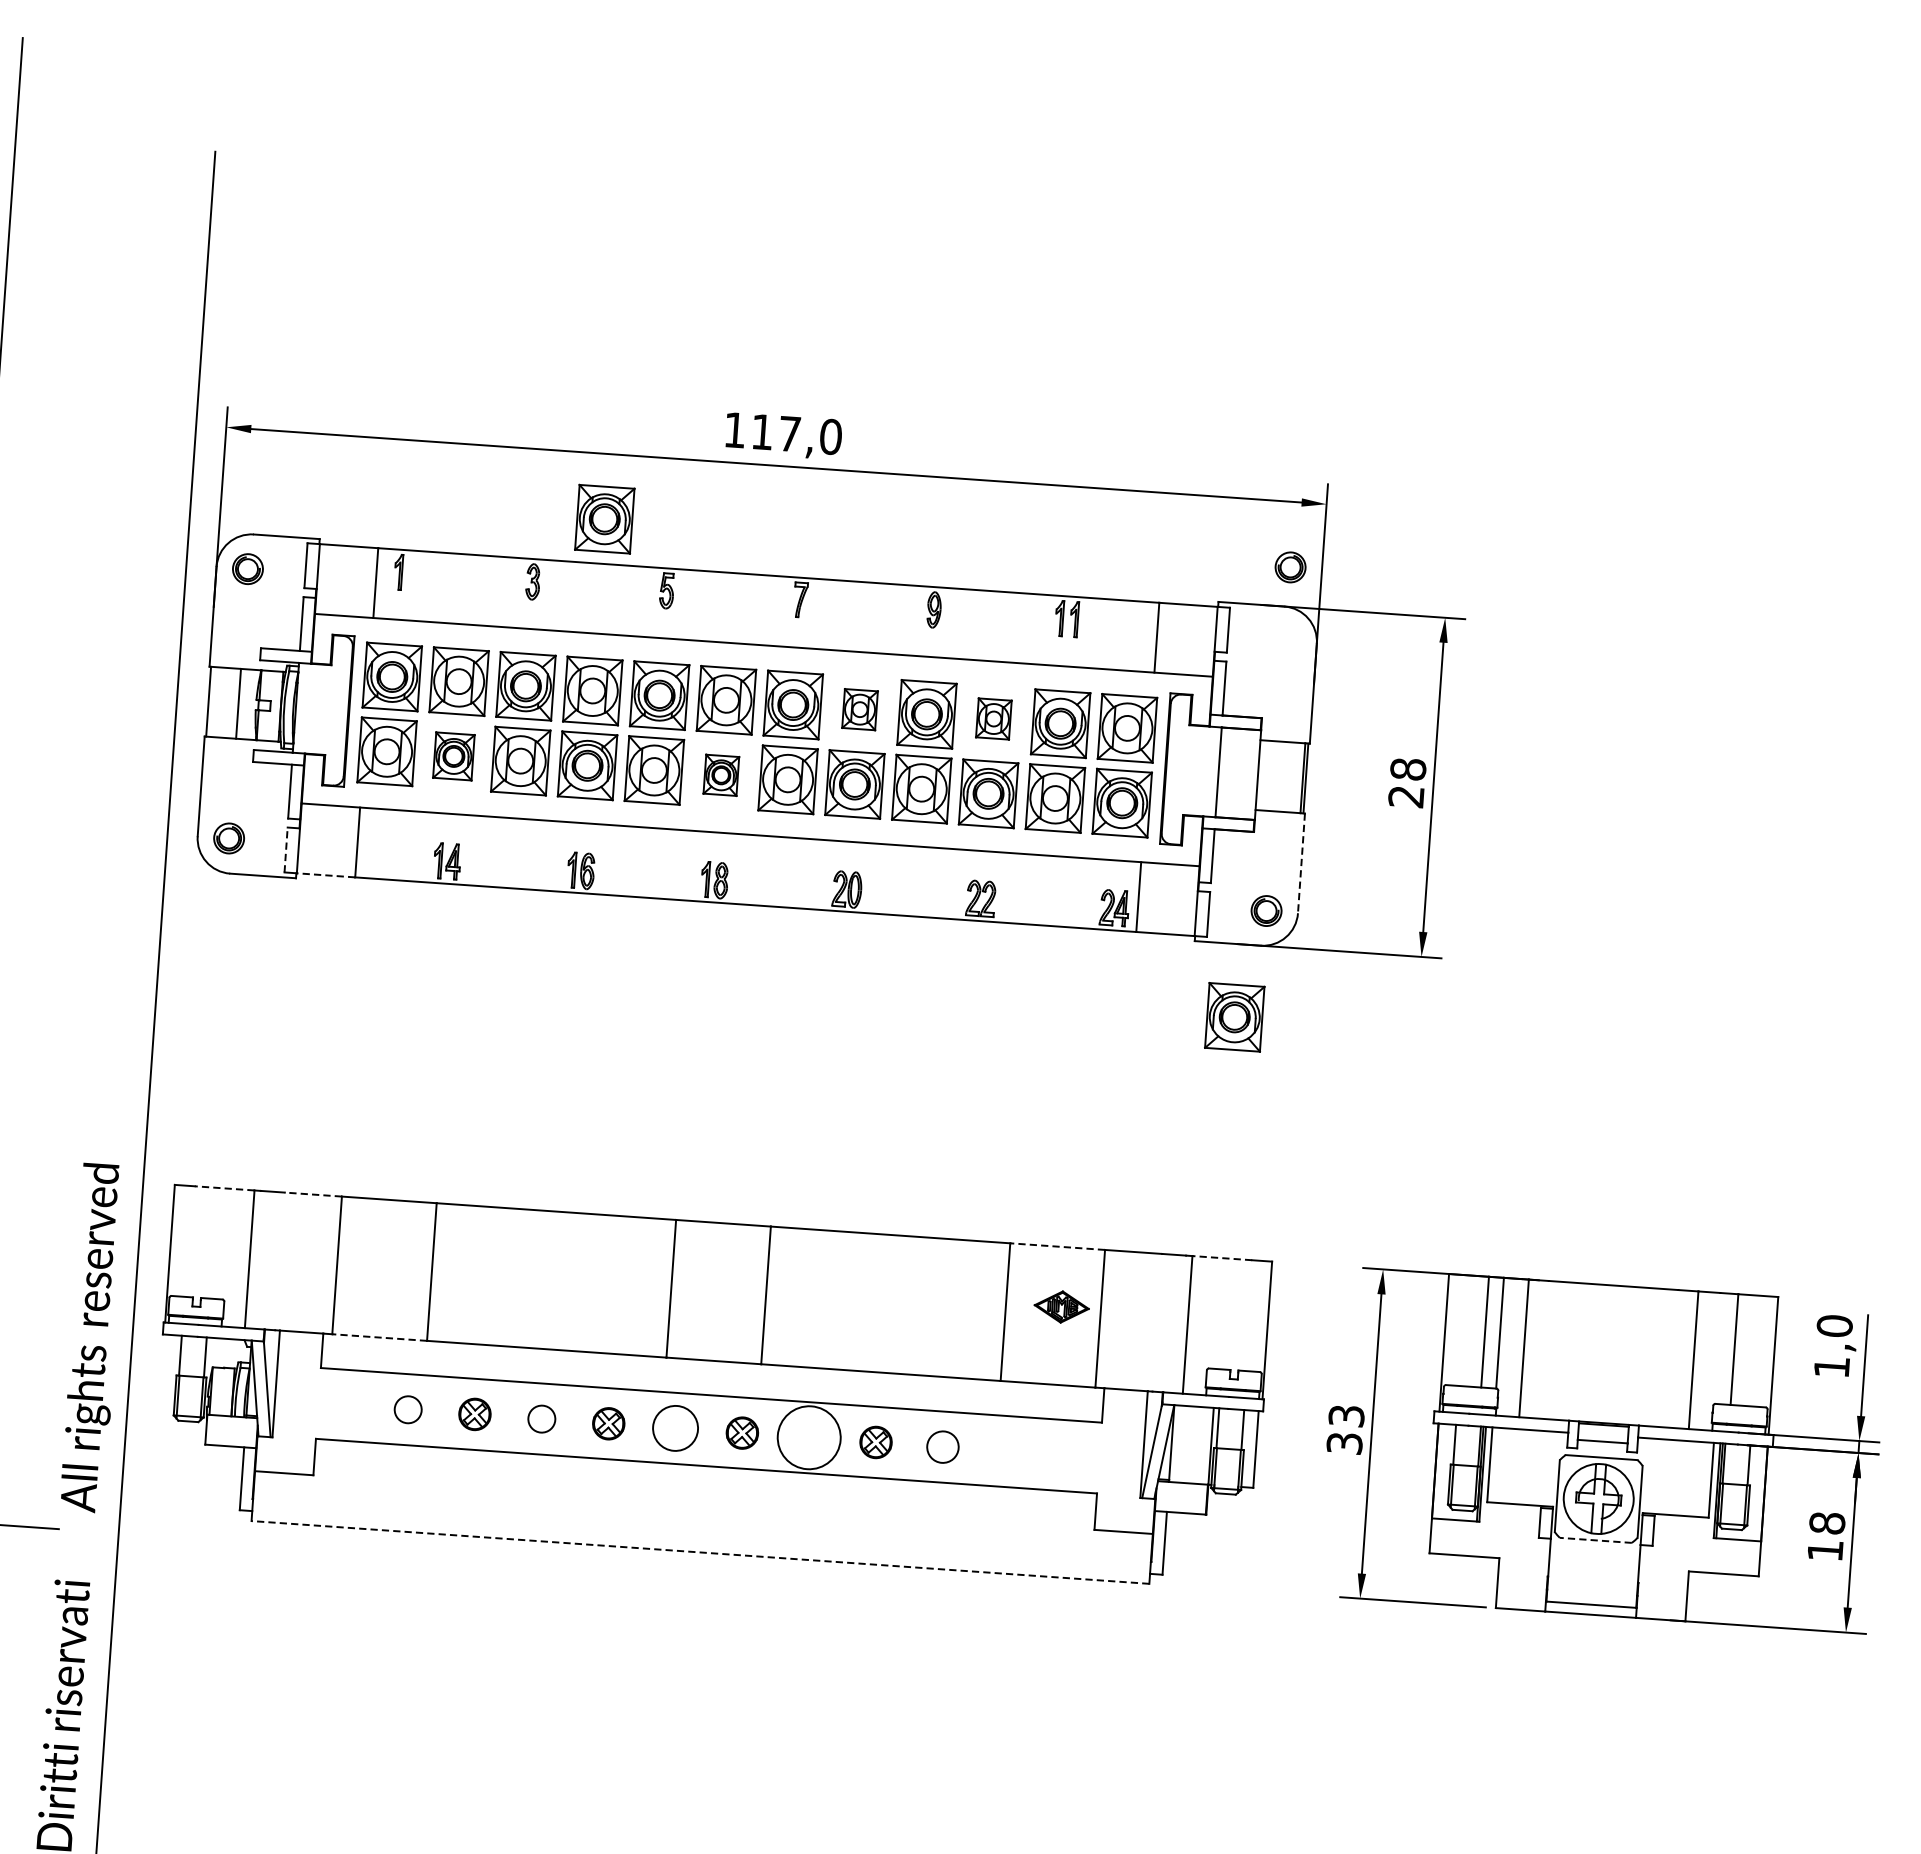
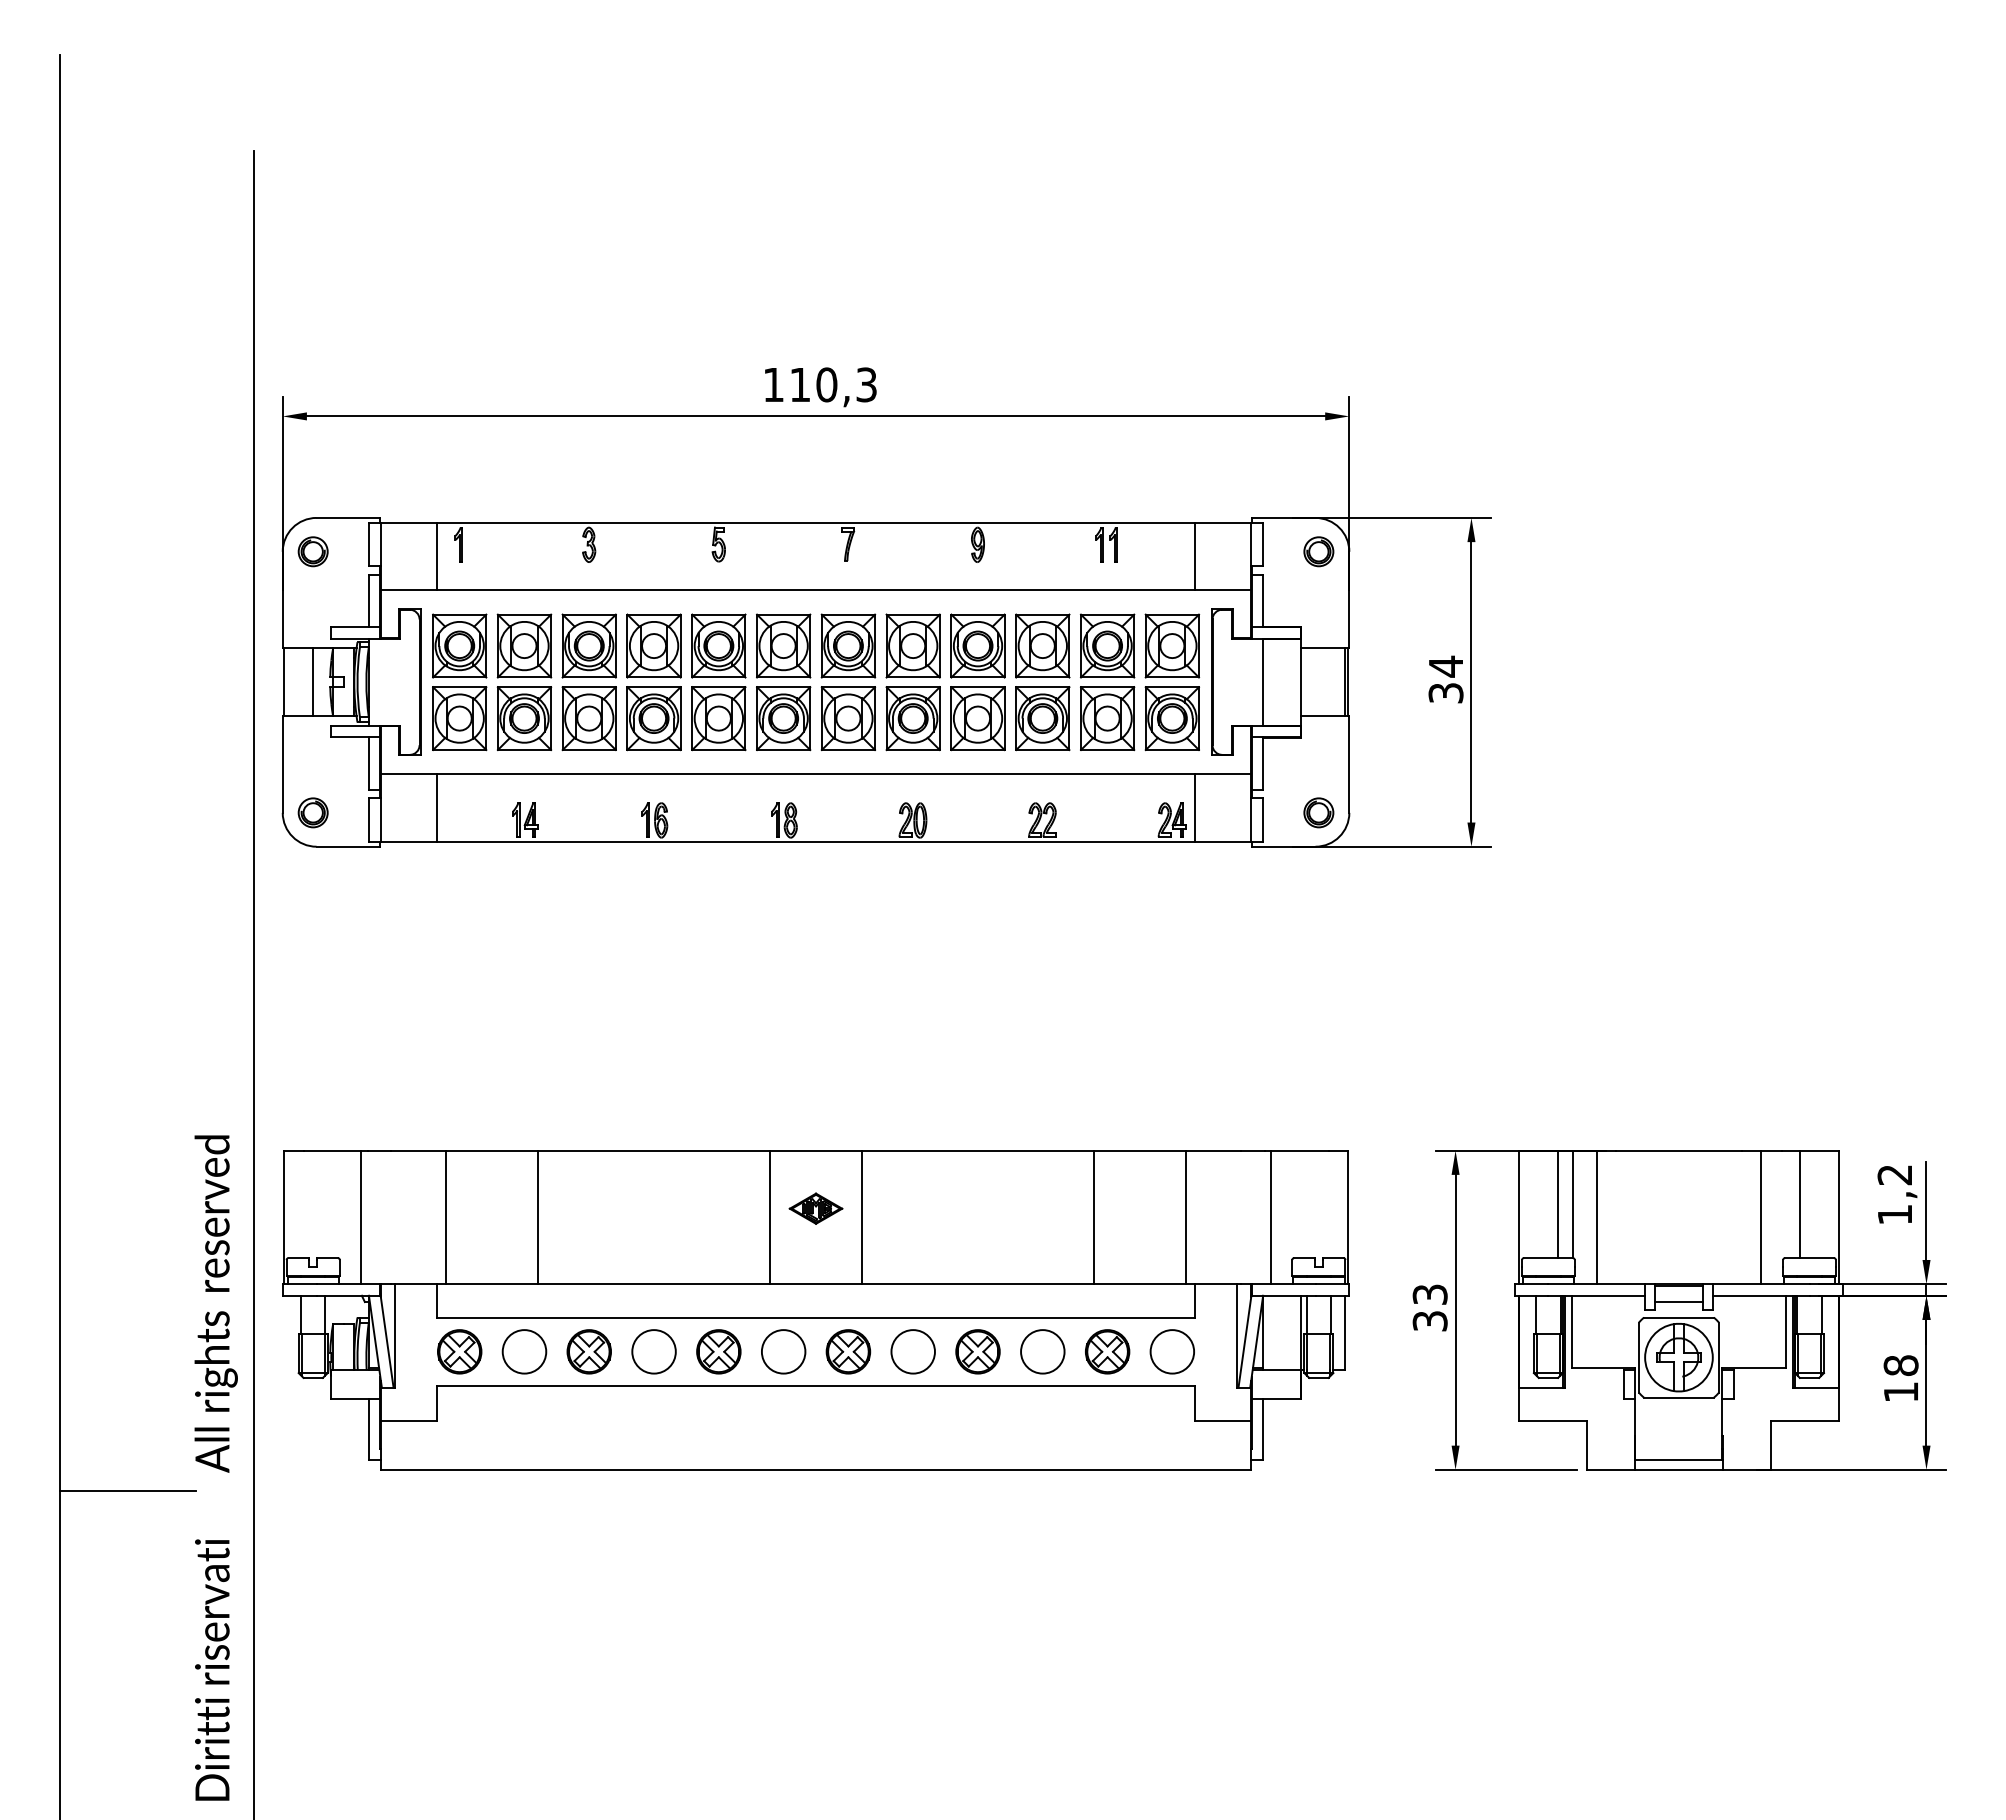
text: (810, 435) -> (846, 384), 117,0 -> 110,3
part: (604, 519) -> (653, 479), removed
part: (1290, 567) -> (1318, 551), moved
part: (859, 709) -> (912, 645), size x1.67
part: (993, 718) -> (1042, 645), size x1.67
part: (453, 756) -> (524, 718), size x1.43
part: (721, 775) -> (783, 718), size x1.67
text: (1406, 782) -> (1445, 679), 28 -> 34
line: (285, 850) -> (368, 820), dashed -> solid
line: (1301, 864) -> (1349, 765), dashed -> solid
line: (325, 874) -> (408, 841), dashed -> solid
part: (1233, 1017) -> (1294, 917), removed
line: (224, 1188) -> (332, 1150), dashed -> solid
line: (313, 1194) -> (418, 1150), dashed -> solid
line: (1057, 1246) -> (1139, 1150), dashed -> solid
line: (1222, 1257) -> (1299, 1150), dashed -> solid
part: (1061, 1306) -> (815, 1208), moved
text: (1834, 1325) -> (1894, 1174), 1,0 -> 1,2
line: (380, 1337) -> (492, 1284), dashed -> solid
part: (341, 1404) -> (459, 1351), added
circle: (408, 1409) -> (524, 1351), size x1.67
part: (474, 1413) -> (588, 1351), size x1.43
circle: (541, 1418) -> (653, 1351), size x1.67
part: (608, 1423) -> (718, 1351), size x1.43
part: (742, 1432) -> (848, 1351), size x1.43
circle: (808, 1437) -> (912, 1351), size x0.71
part: (875, 1442) -> (977, 1351), size x1.43
circle: (942, 1446) -> (1042, 1351), size x1.43
part: (1009, 1451) -> (1107, 1351), added
circle: (1075, 1456) -> (1171, 1351), added
line: (1595, 1540) -> (1678, 1397), dashed -> solid
line: (699, 1552) -> (815, 1469), dashed -> solid

